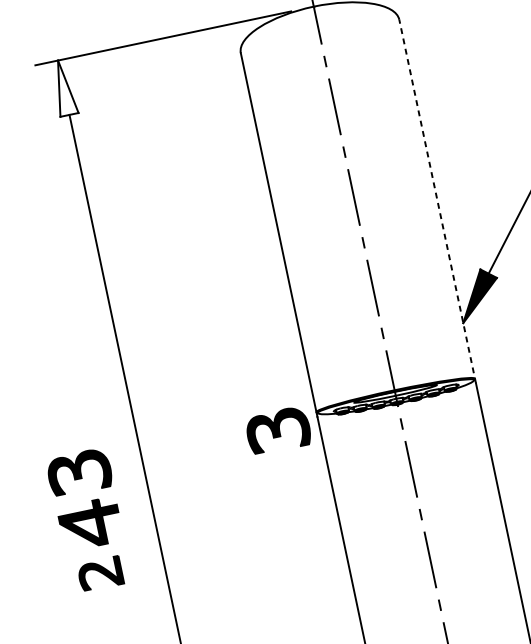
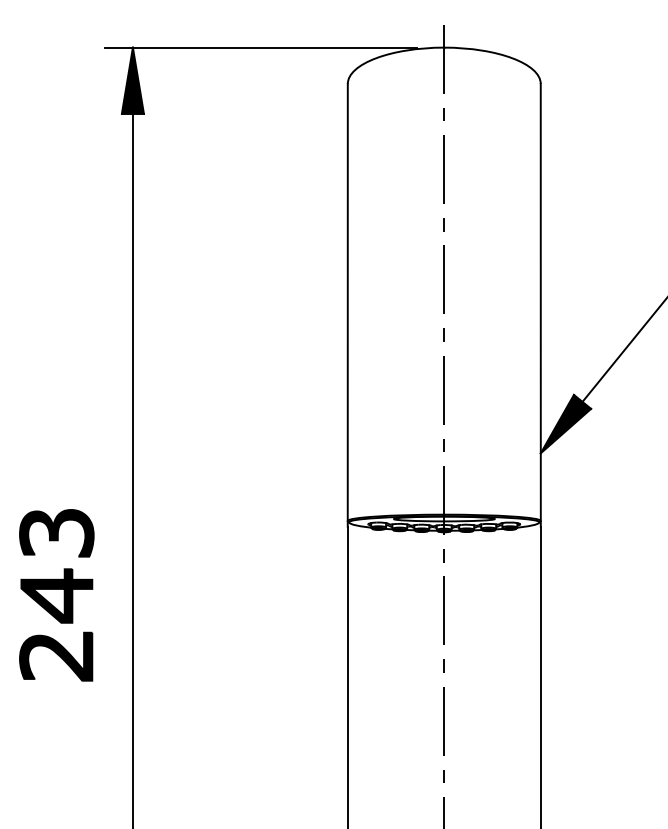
fill: (63, 87) -> (132, 80), added
line: (437, 200) -> (540, 304), dashed -> solid
part: (278, 430) -> (298, 533), removed
part: (100, 573) -> (56, 656), size x1.43

